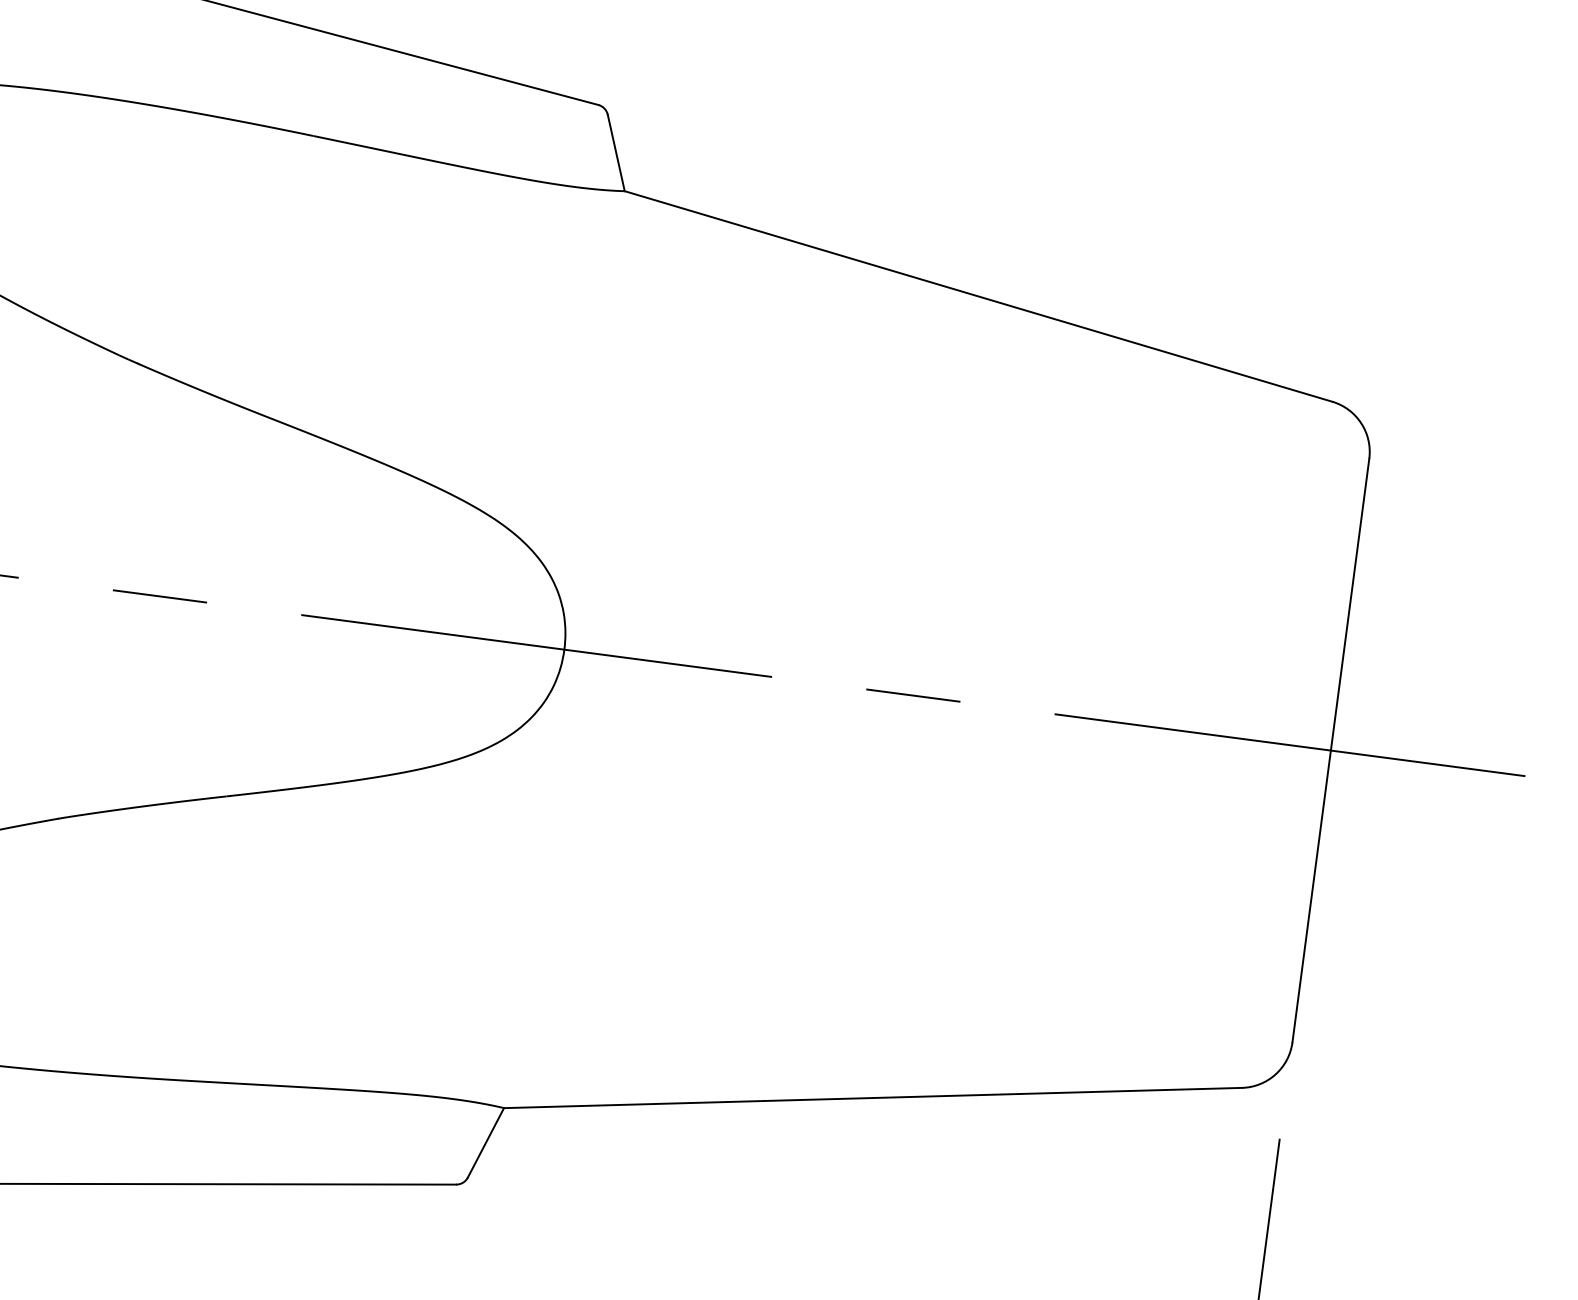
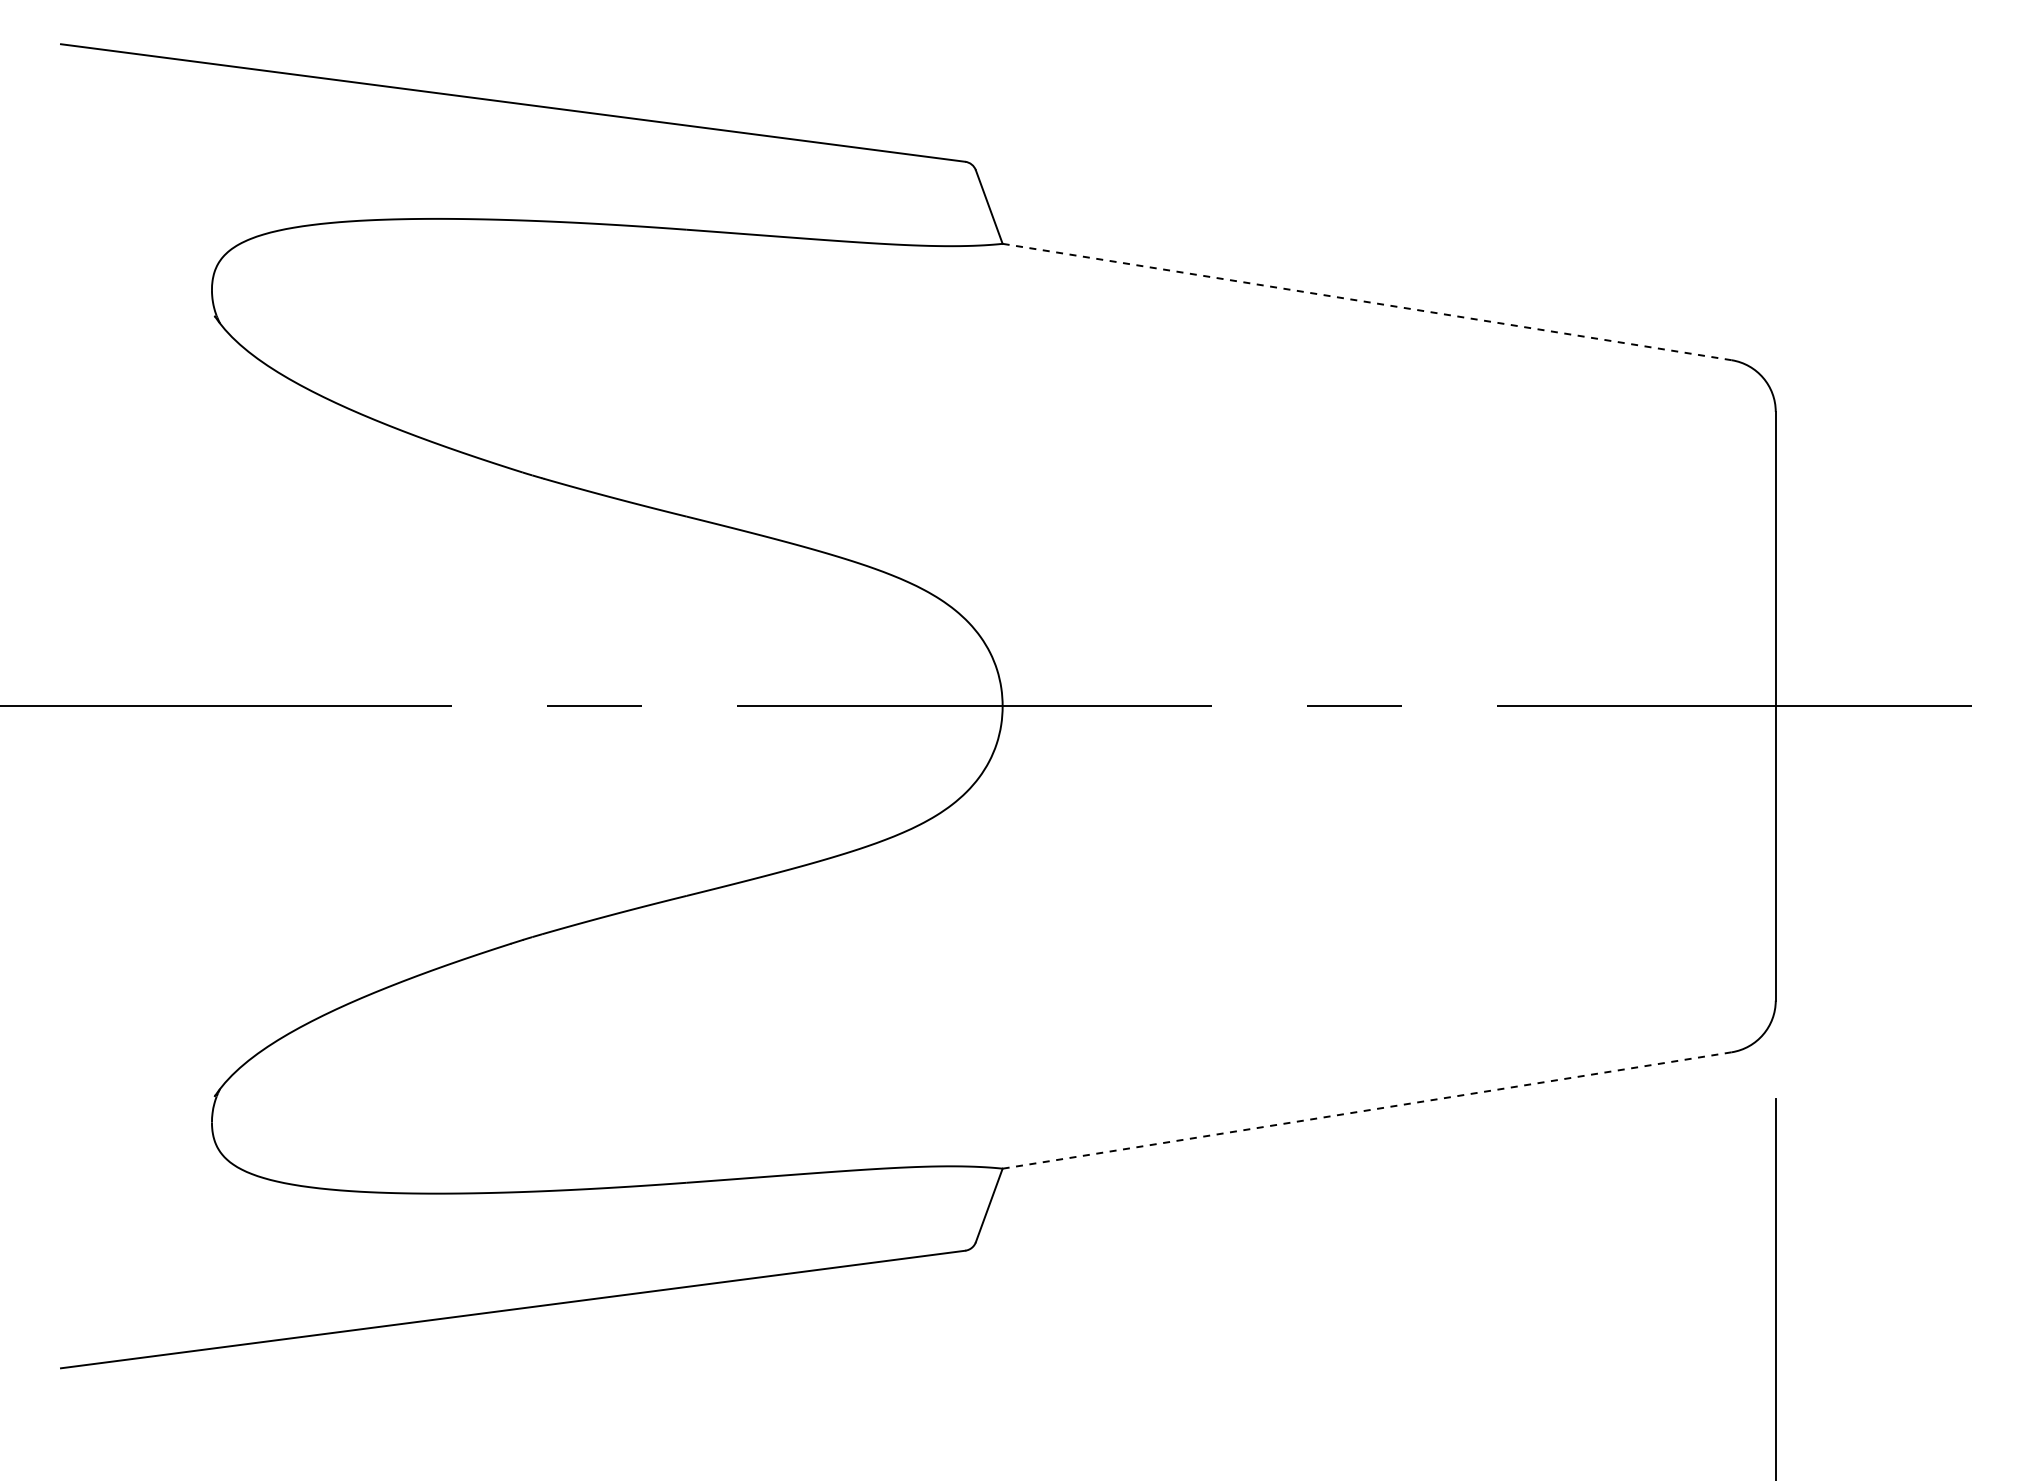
line: (978, 296) -> (1367, 302), solid -> dashed
line: (873, 1098) -> (1367, 1110), solid -> dashed

